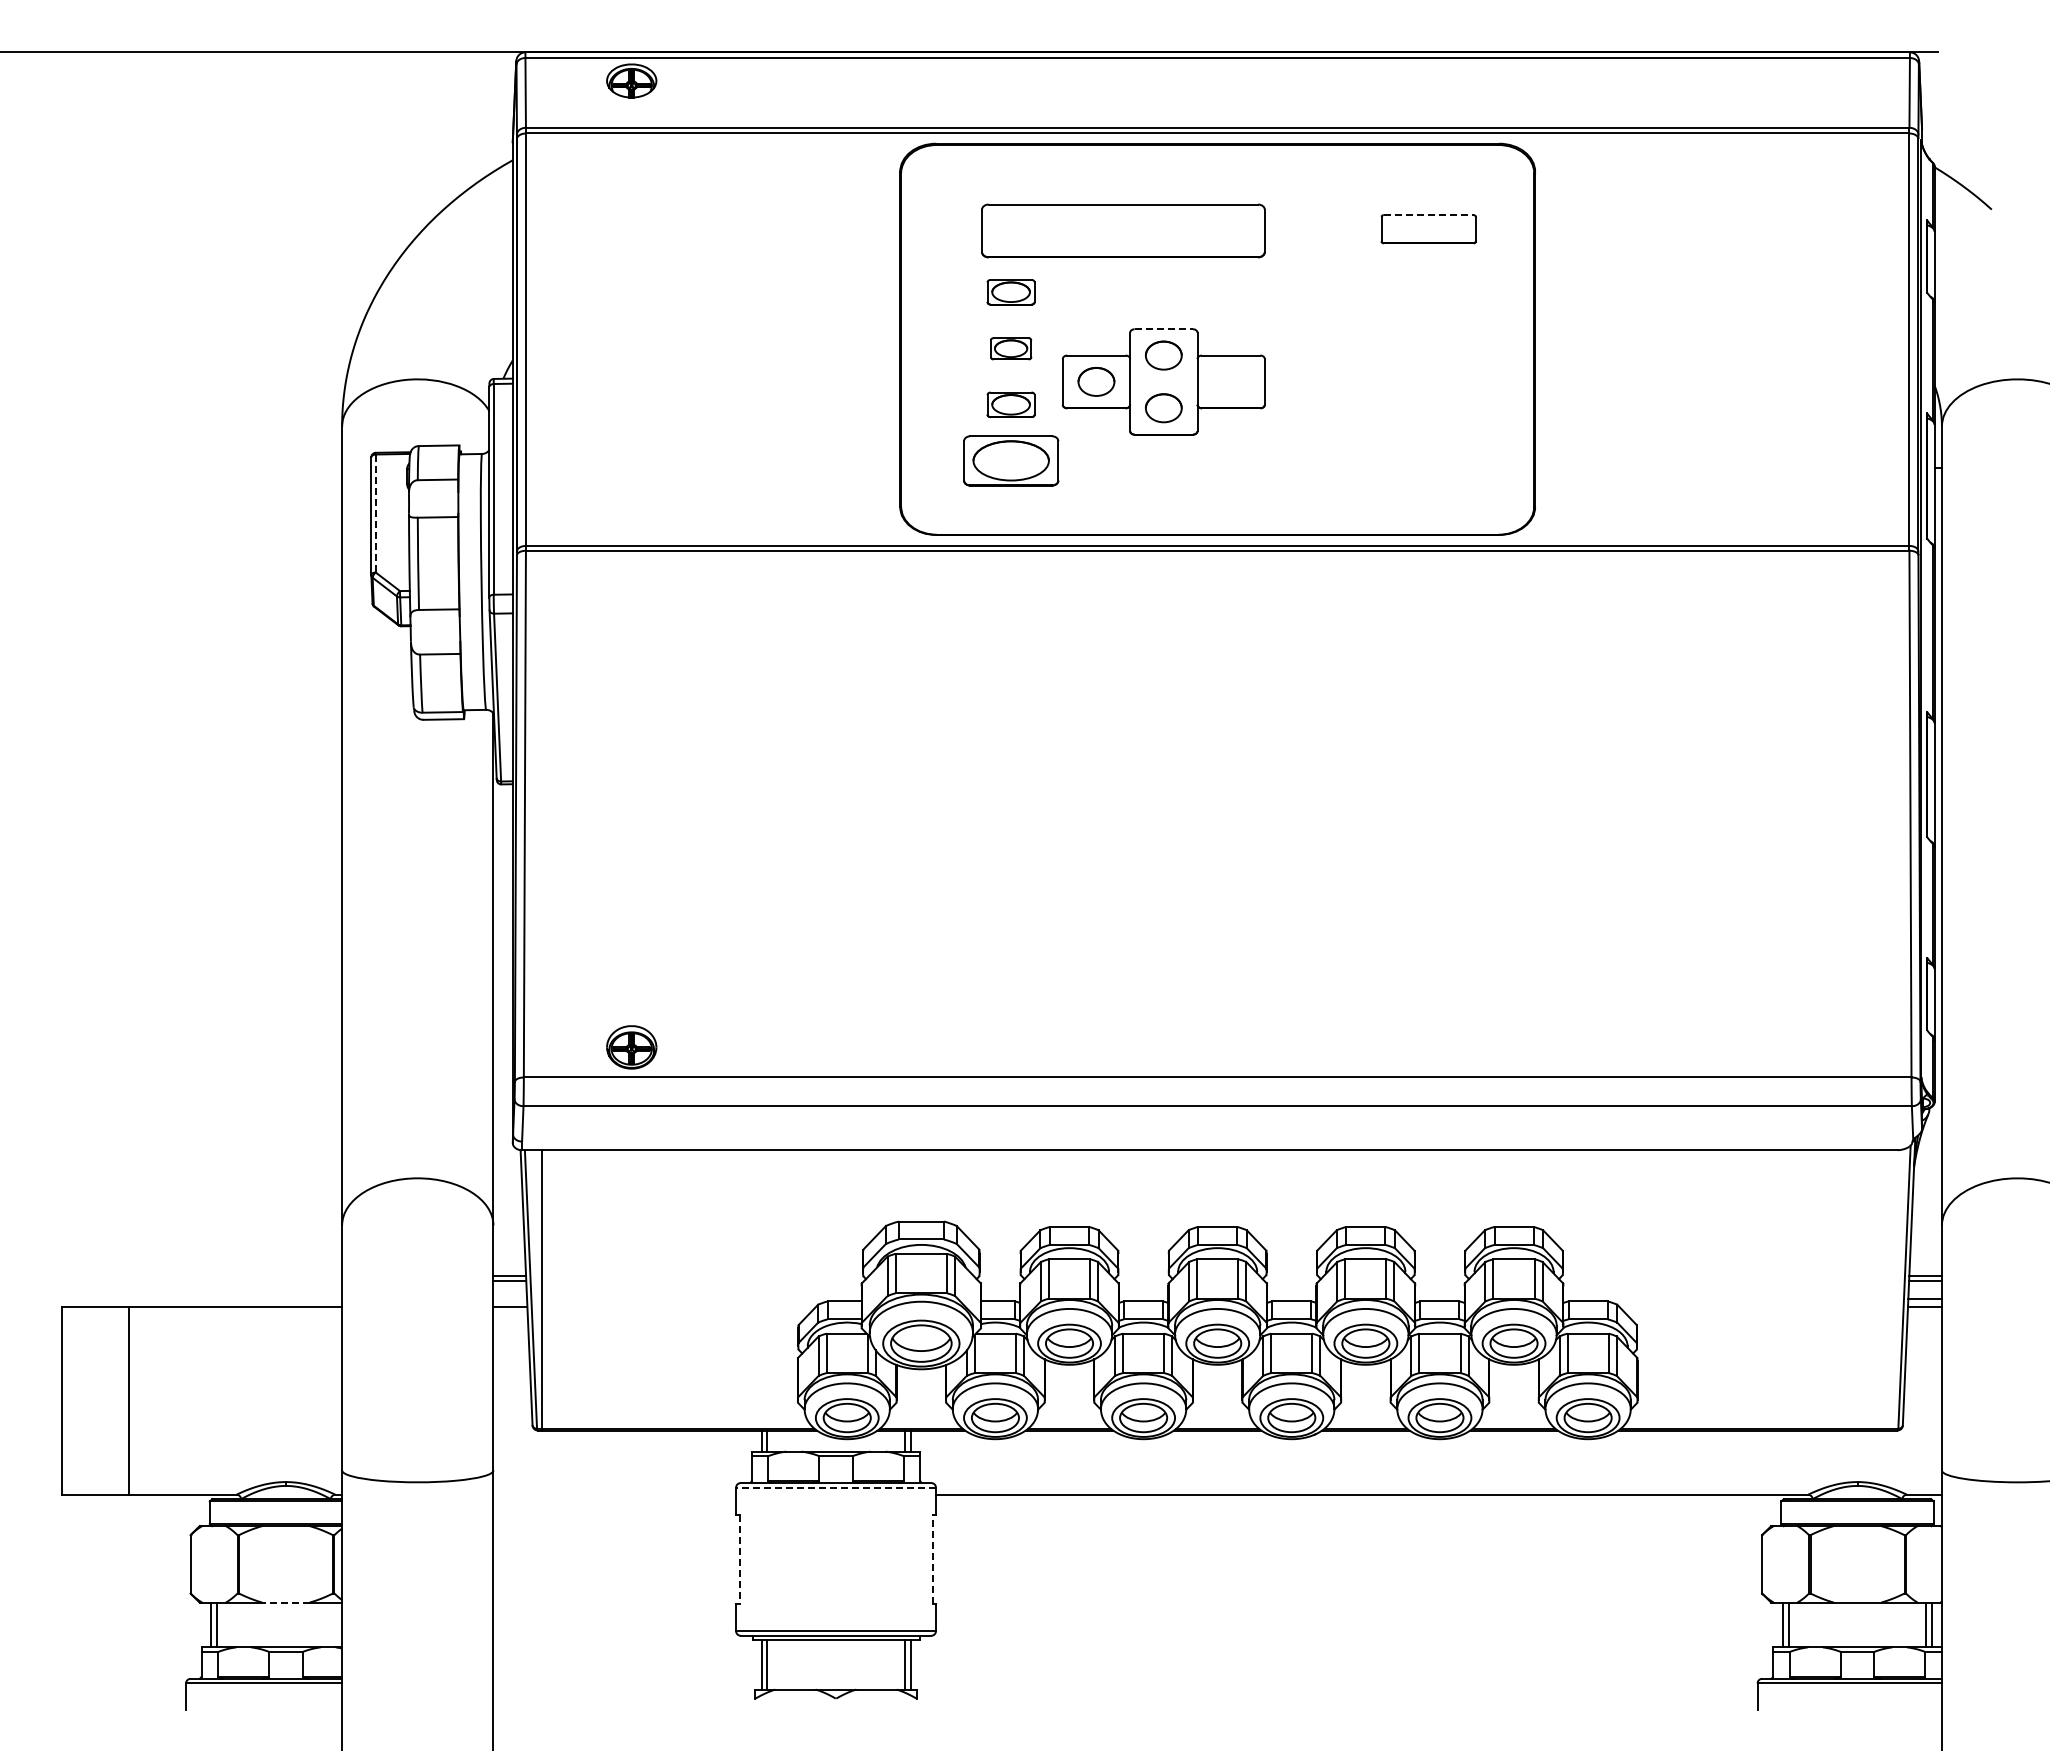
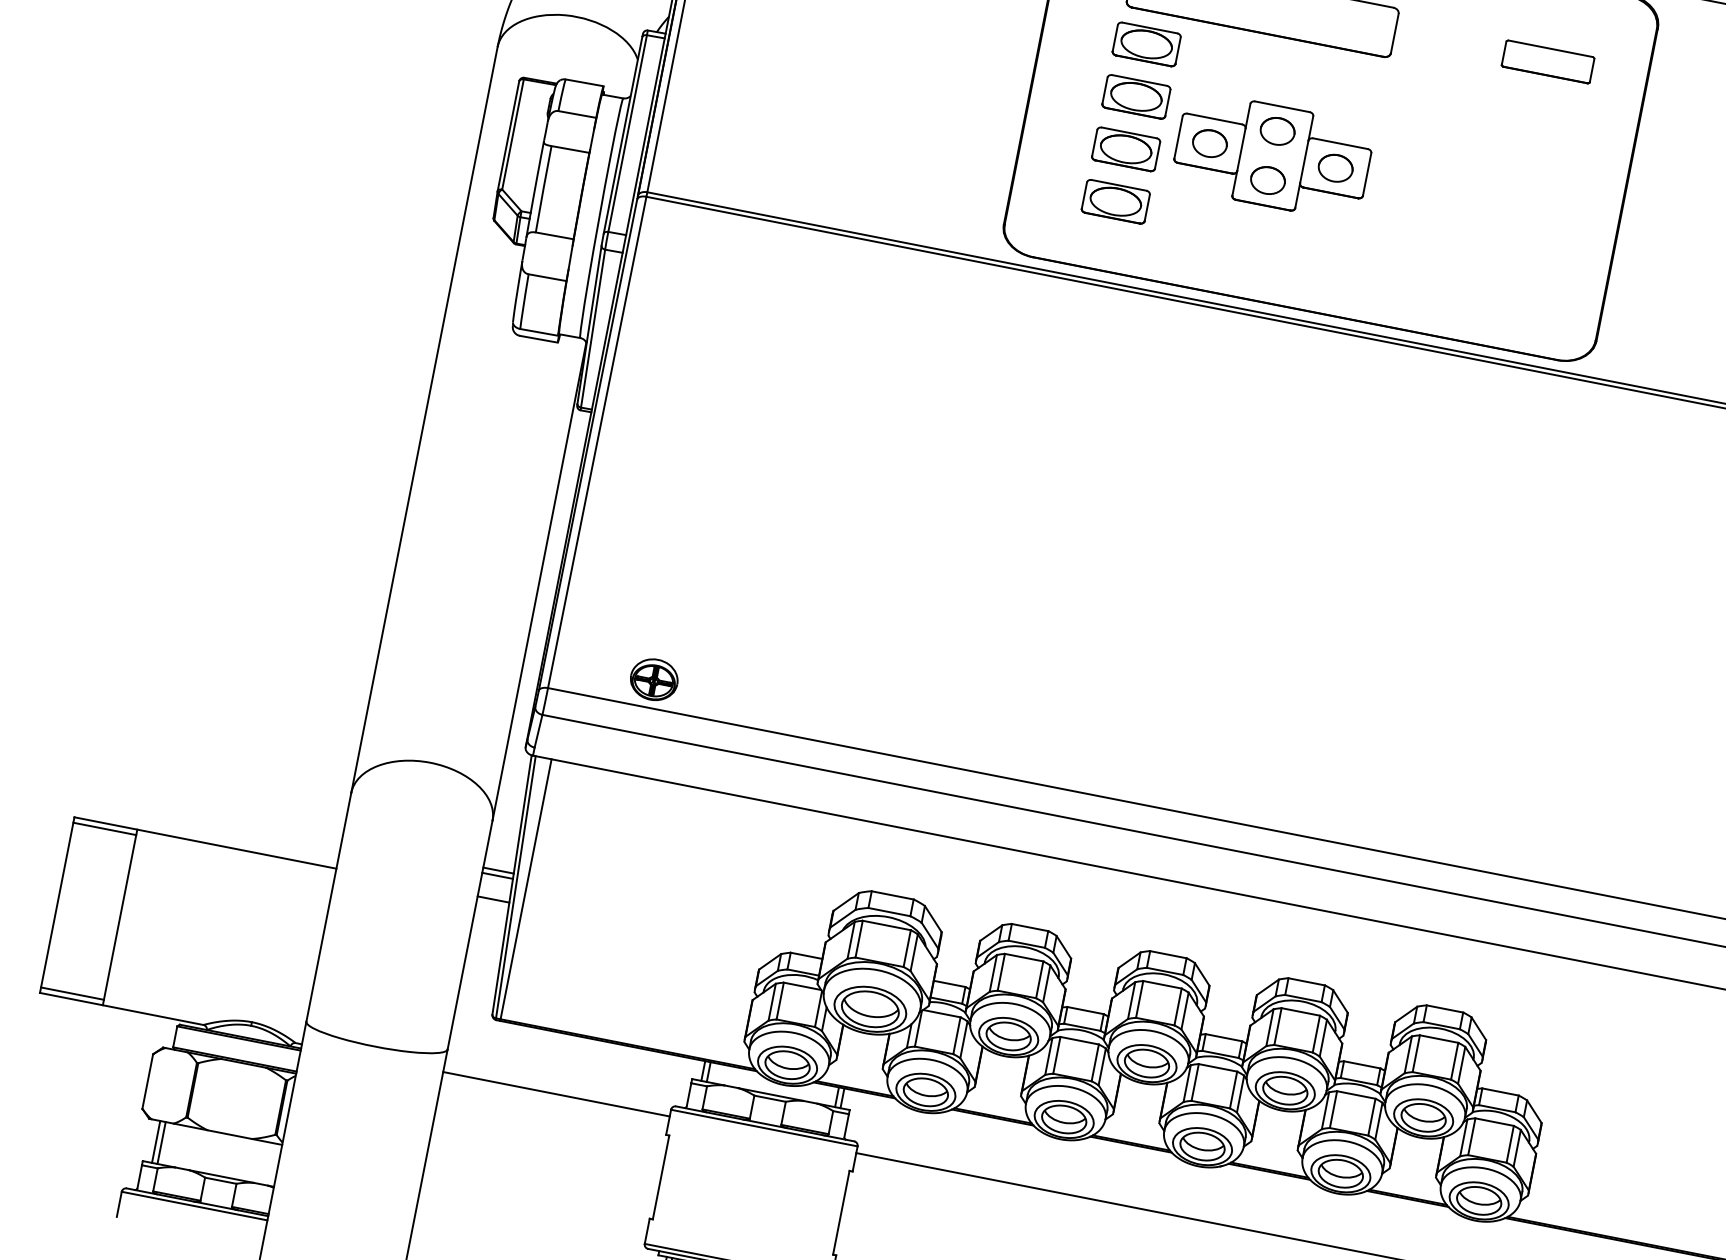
line: (1428, 215) -> (1550, 49), dashed -> solid
part: (1010, 291) -> (1146, 43), size x1.43
line: (1164, 329) -> (1283, 107), dashed -> solid
part: (1010, 348) -> (1135, 96), size x1.67
part: (1231, 381) -> (1336, 167), added
part: (1010, 404) -> (1125, 148), size x1.43
part: (1010, 460) -> (1115, 201), size x0.71
line: (375, 513) -> (512, 134), dashed -> solid
line: (94, 1312) -> (104, 828), added
line: (836, 1487) -> (764, 1128), dashed -> solid
line: (94, 1488) -> (71, 993), added
line: (614, 1494) -> (556, 1093), added
line: (739, 1559) -> (661, 1177), dashed -> solid
line: (932, 1559) -> (841, 1212), dashed -> solid
line: (286, 1602) -> (230, 1134), dashed -> solid

